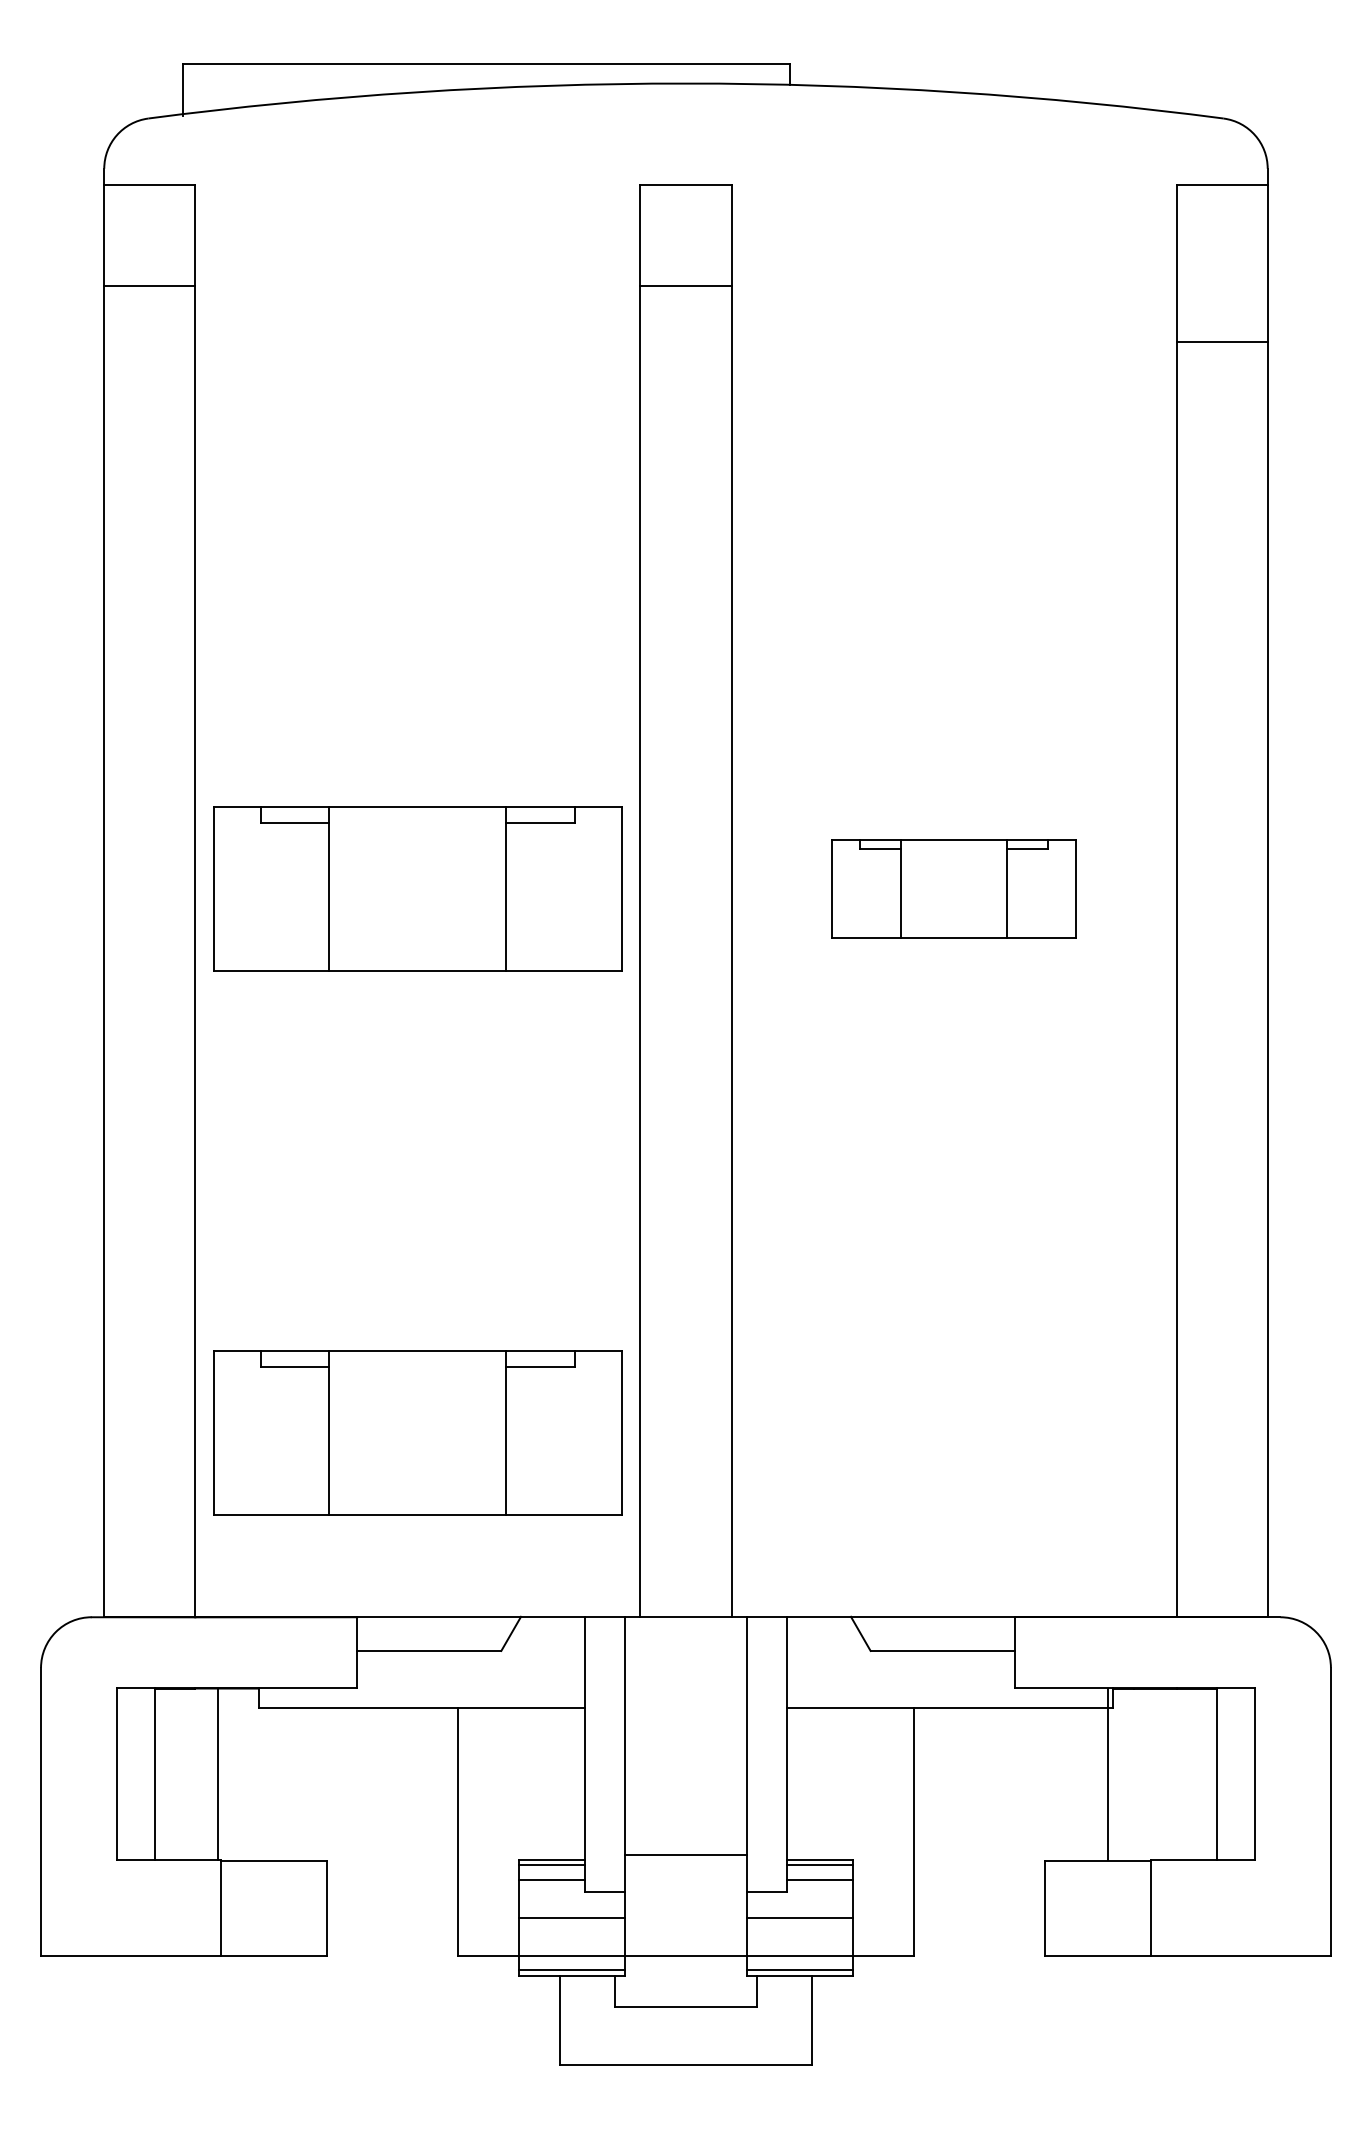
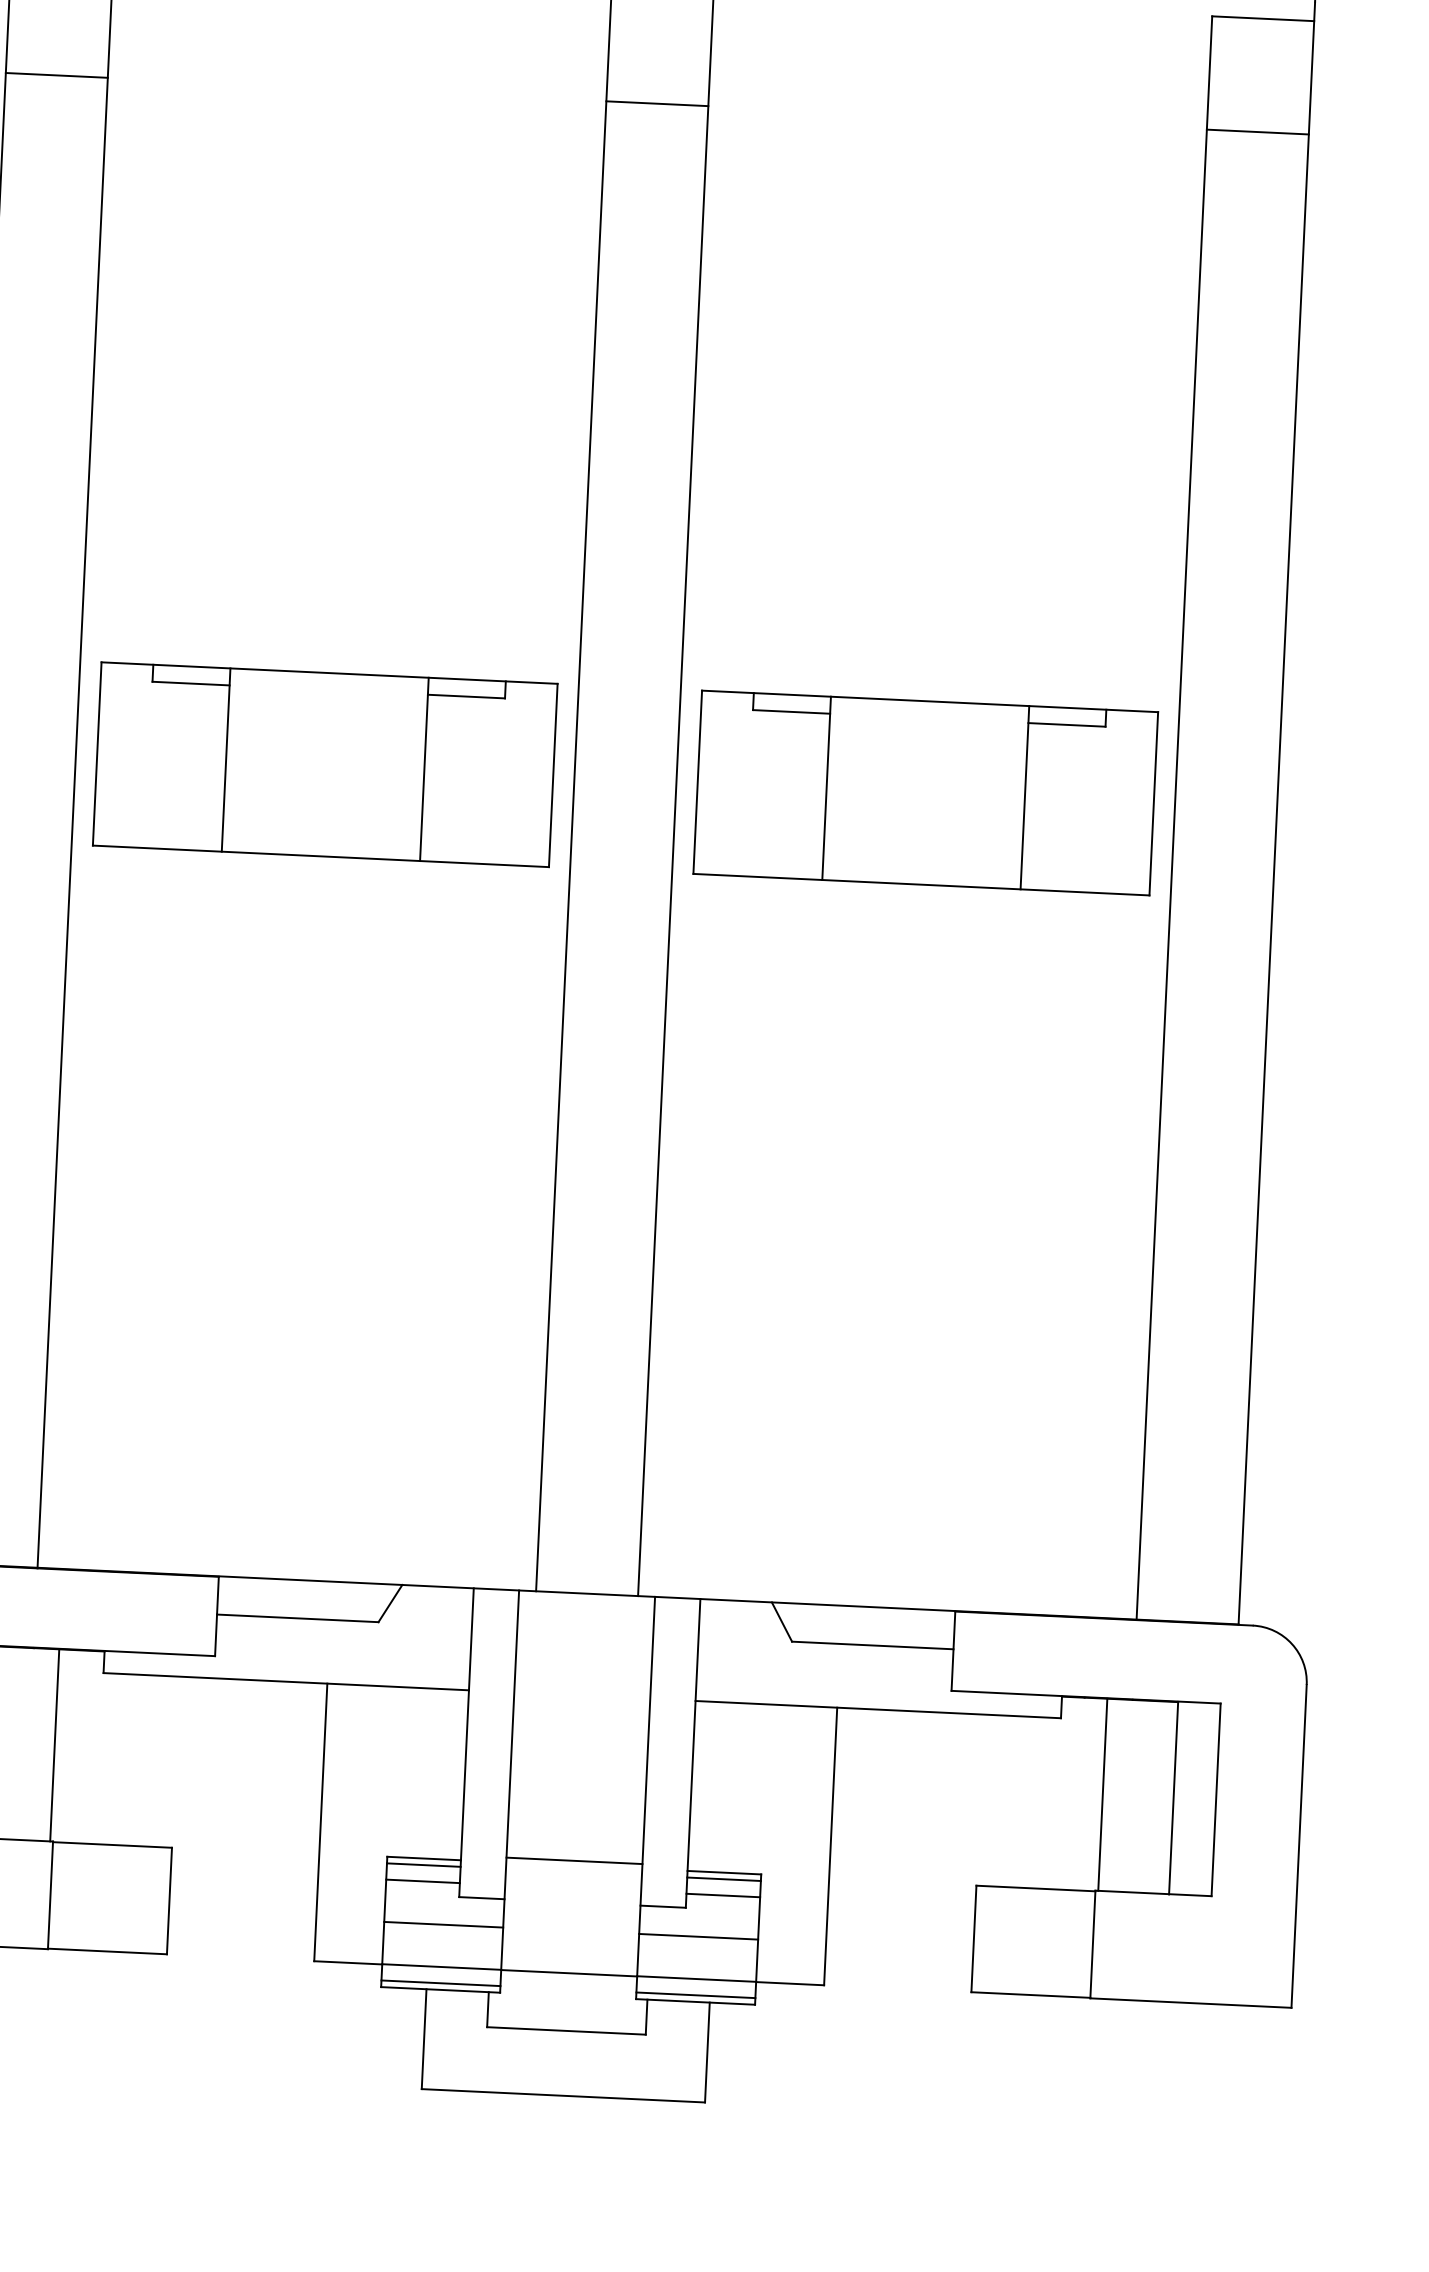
line: (1221, 342) -> (1257, 132), moved
part: (953, 888) -> (925, 792), size x1.67
part: (417, 1432) -> (296, 1373), removed
line: (1107, 1774) -> (1102, 1794), moved

